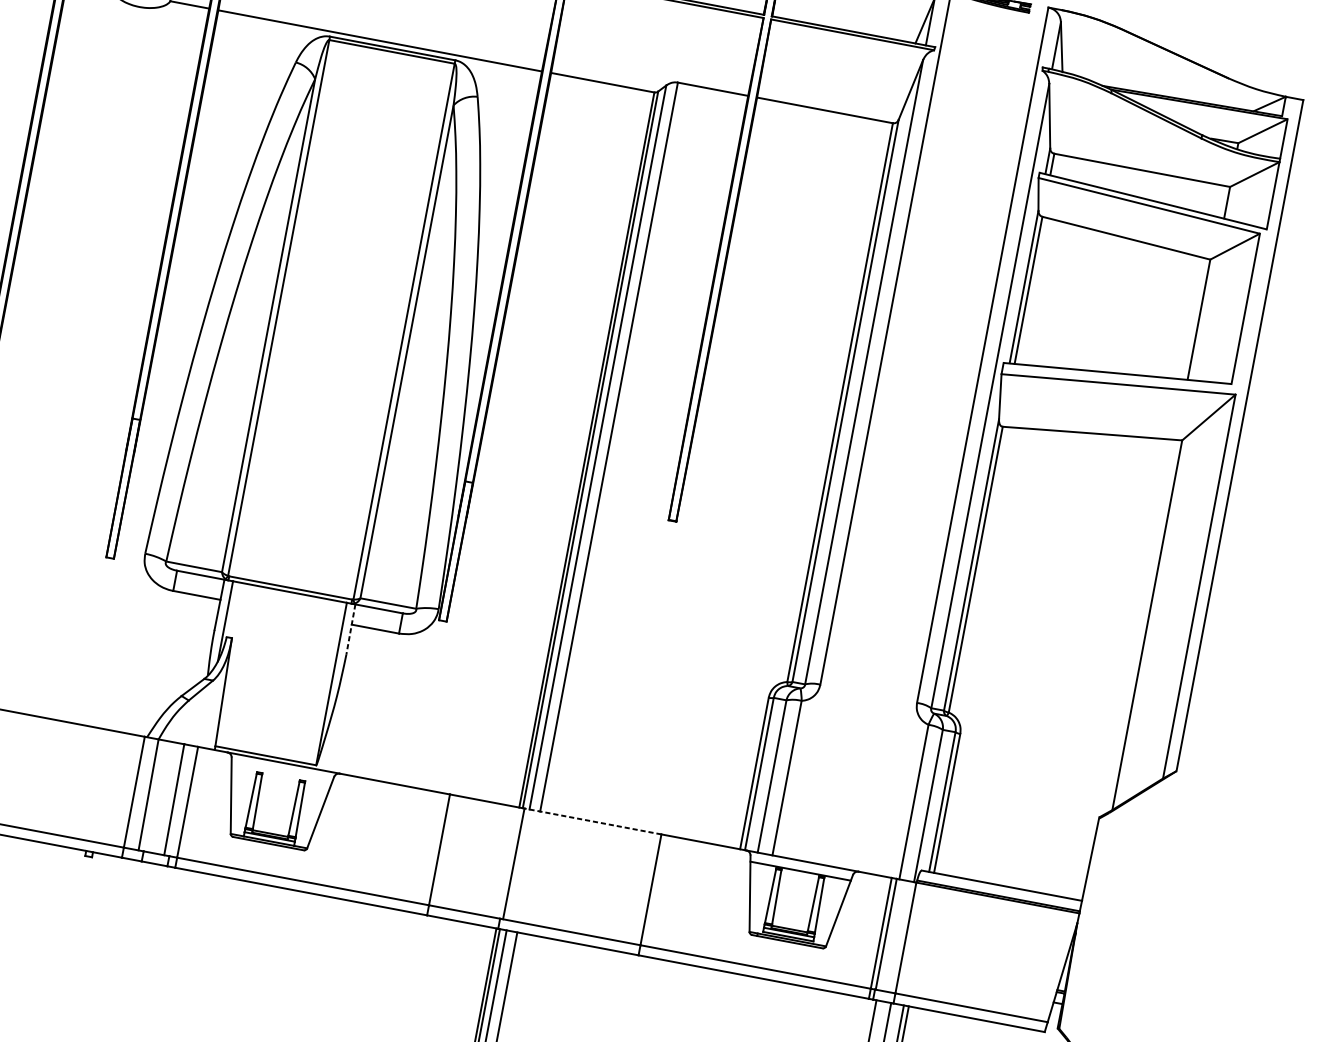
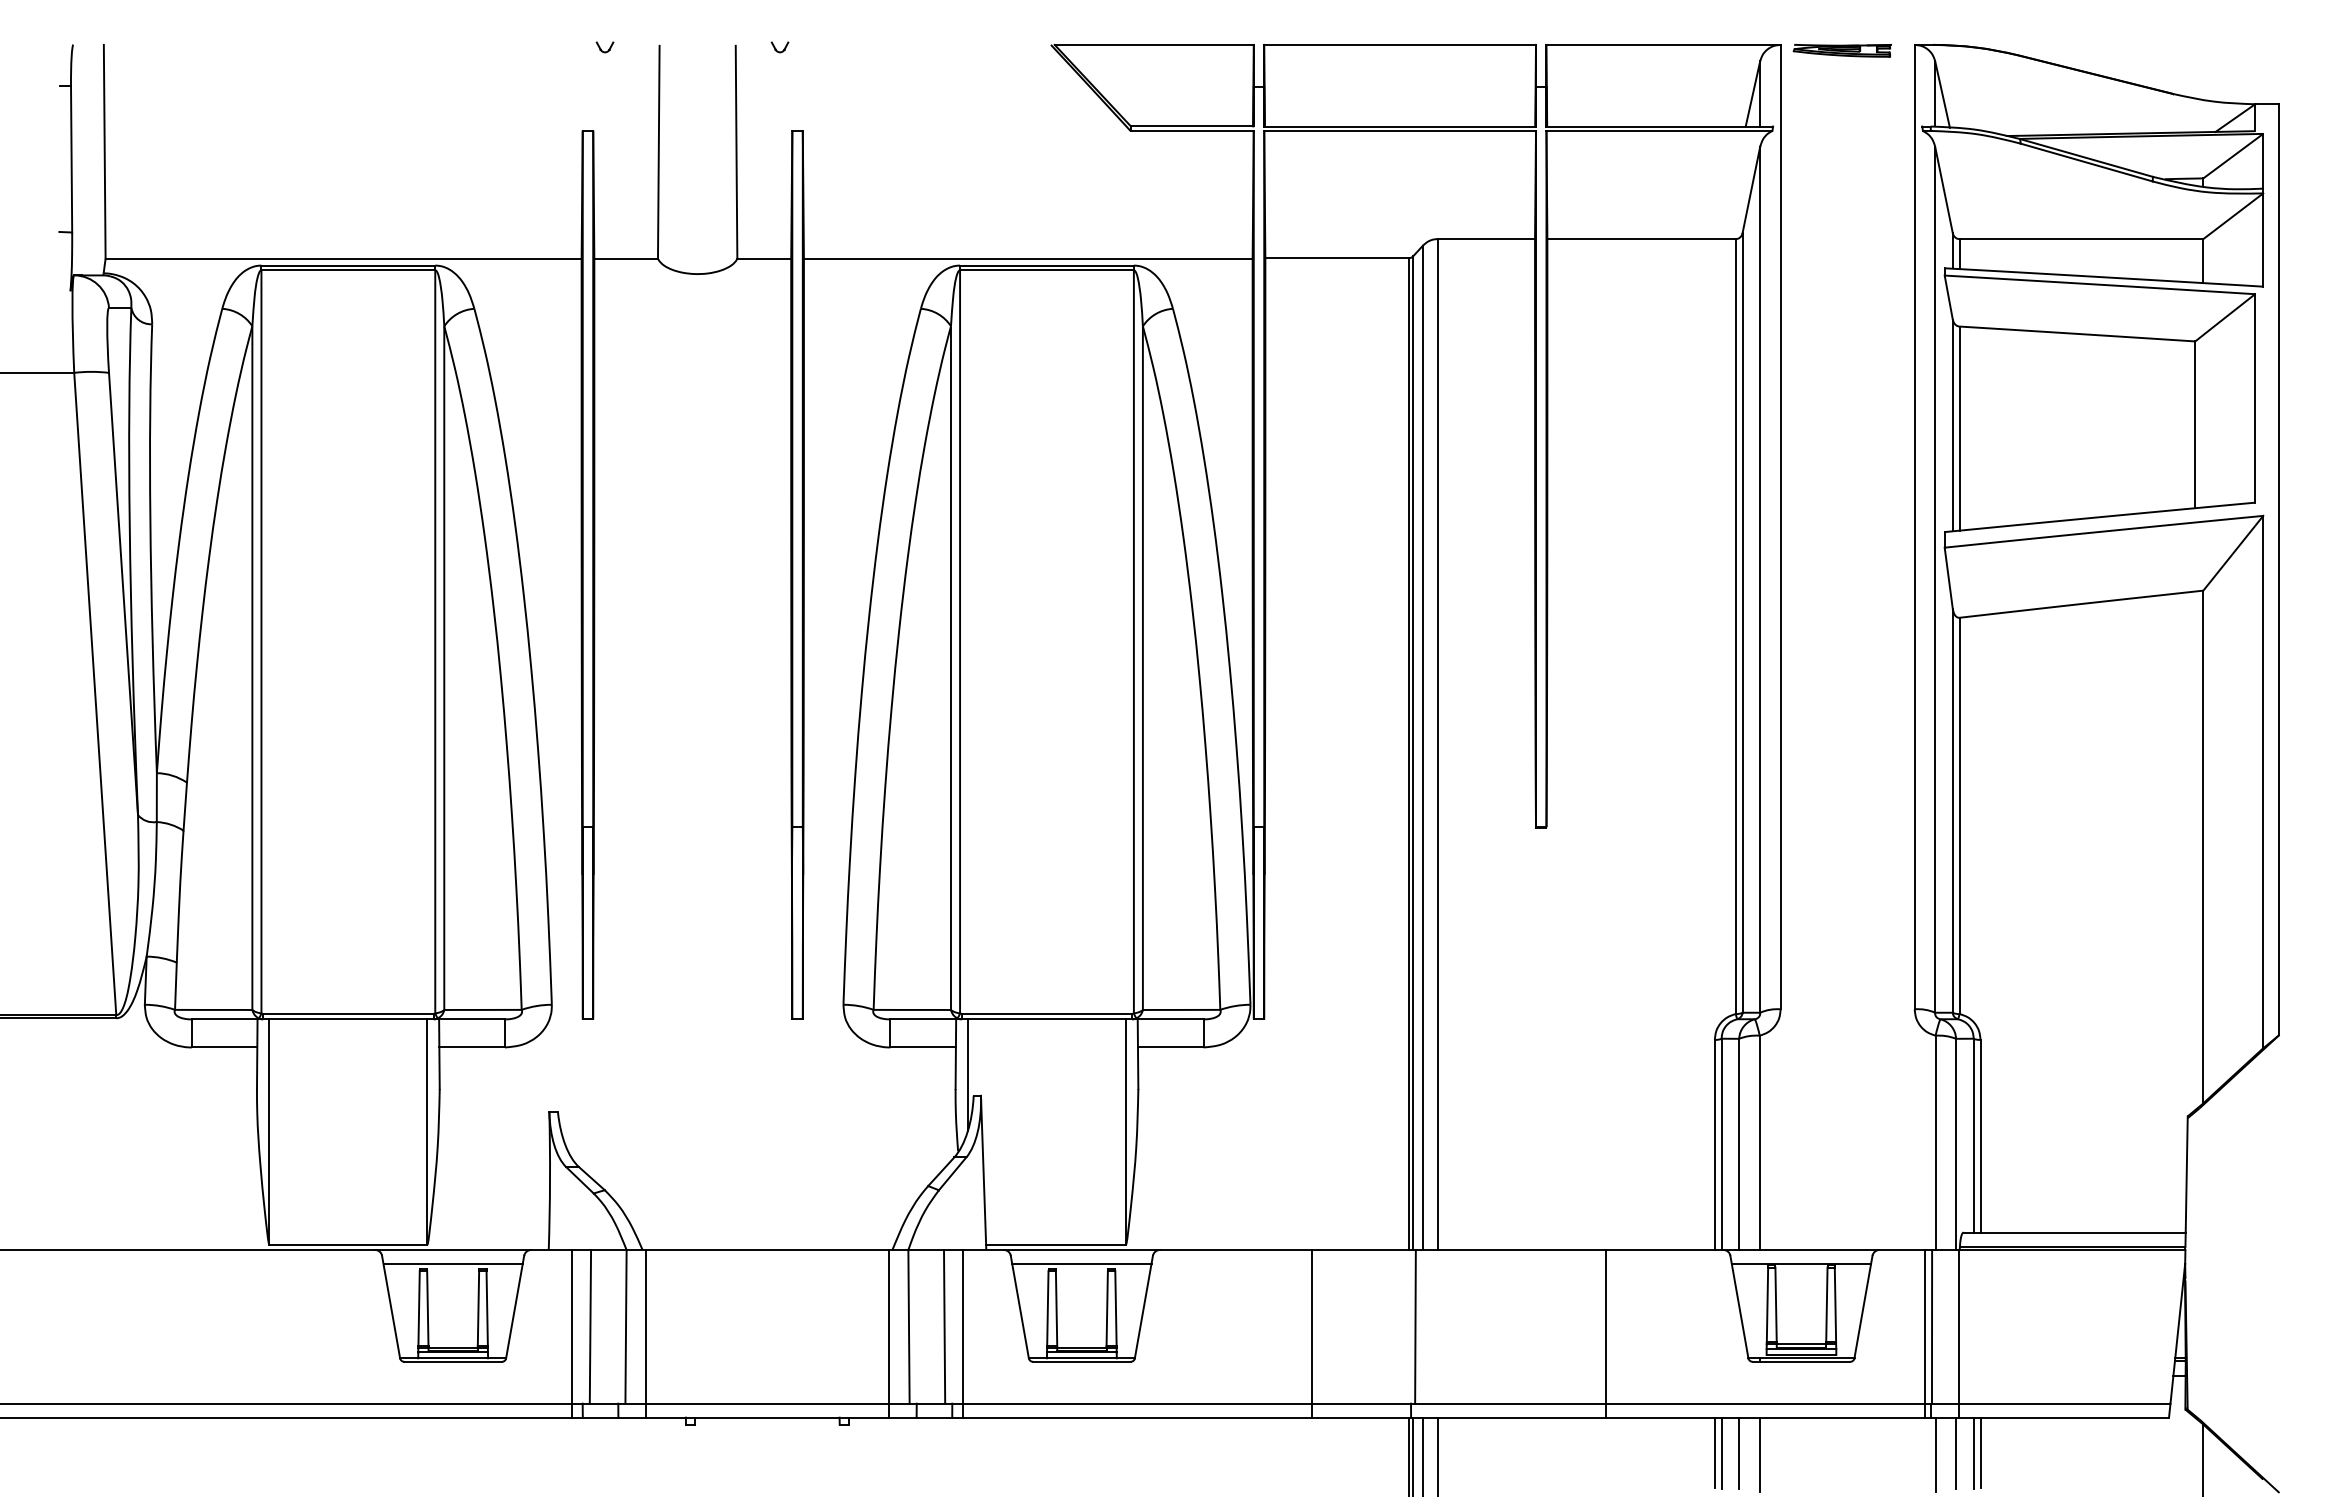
line: (351, 629) -> (1138, 1054), dashed -> solid
line: (281, 772) -> (1081, 1263), added
line: (592, 821) -> (1510, 1249), dashed -> solid
line: (712, 995) -> (1714, 1452), added
line: (717, 996) -> (1721, 1453), added
line: (730, 999) -> (1739, 1453), added
line: (744, 1002) -> (1759, 1454), added

